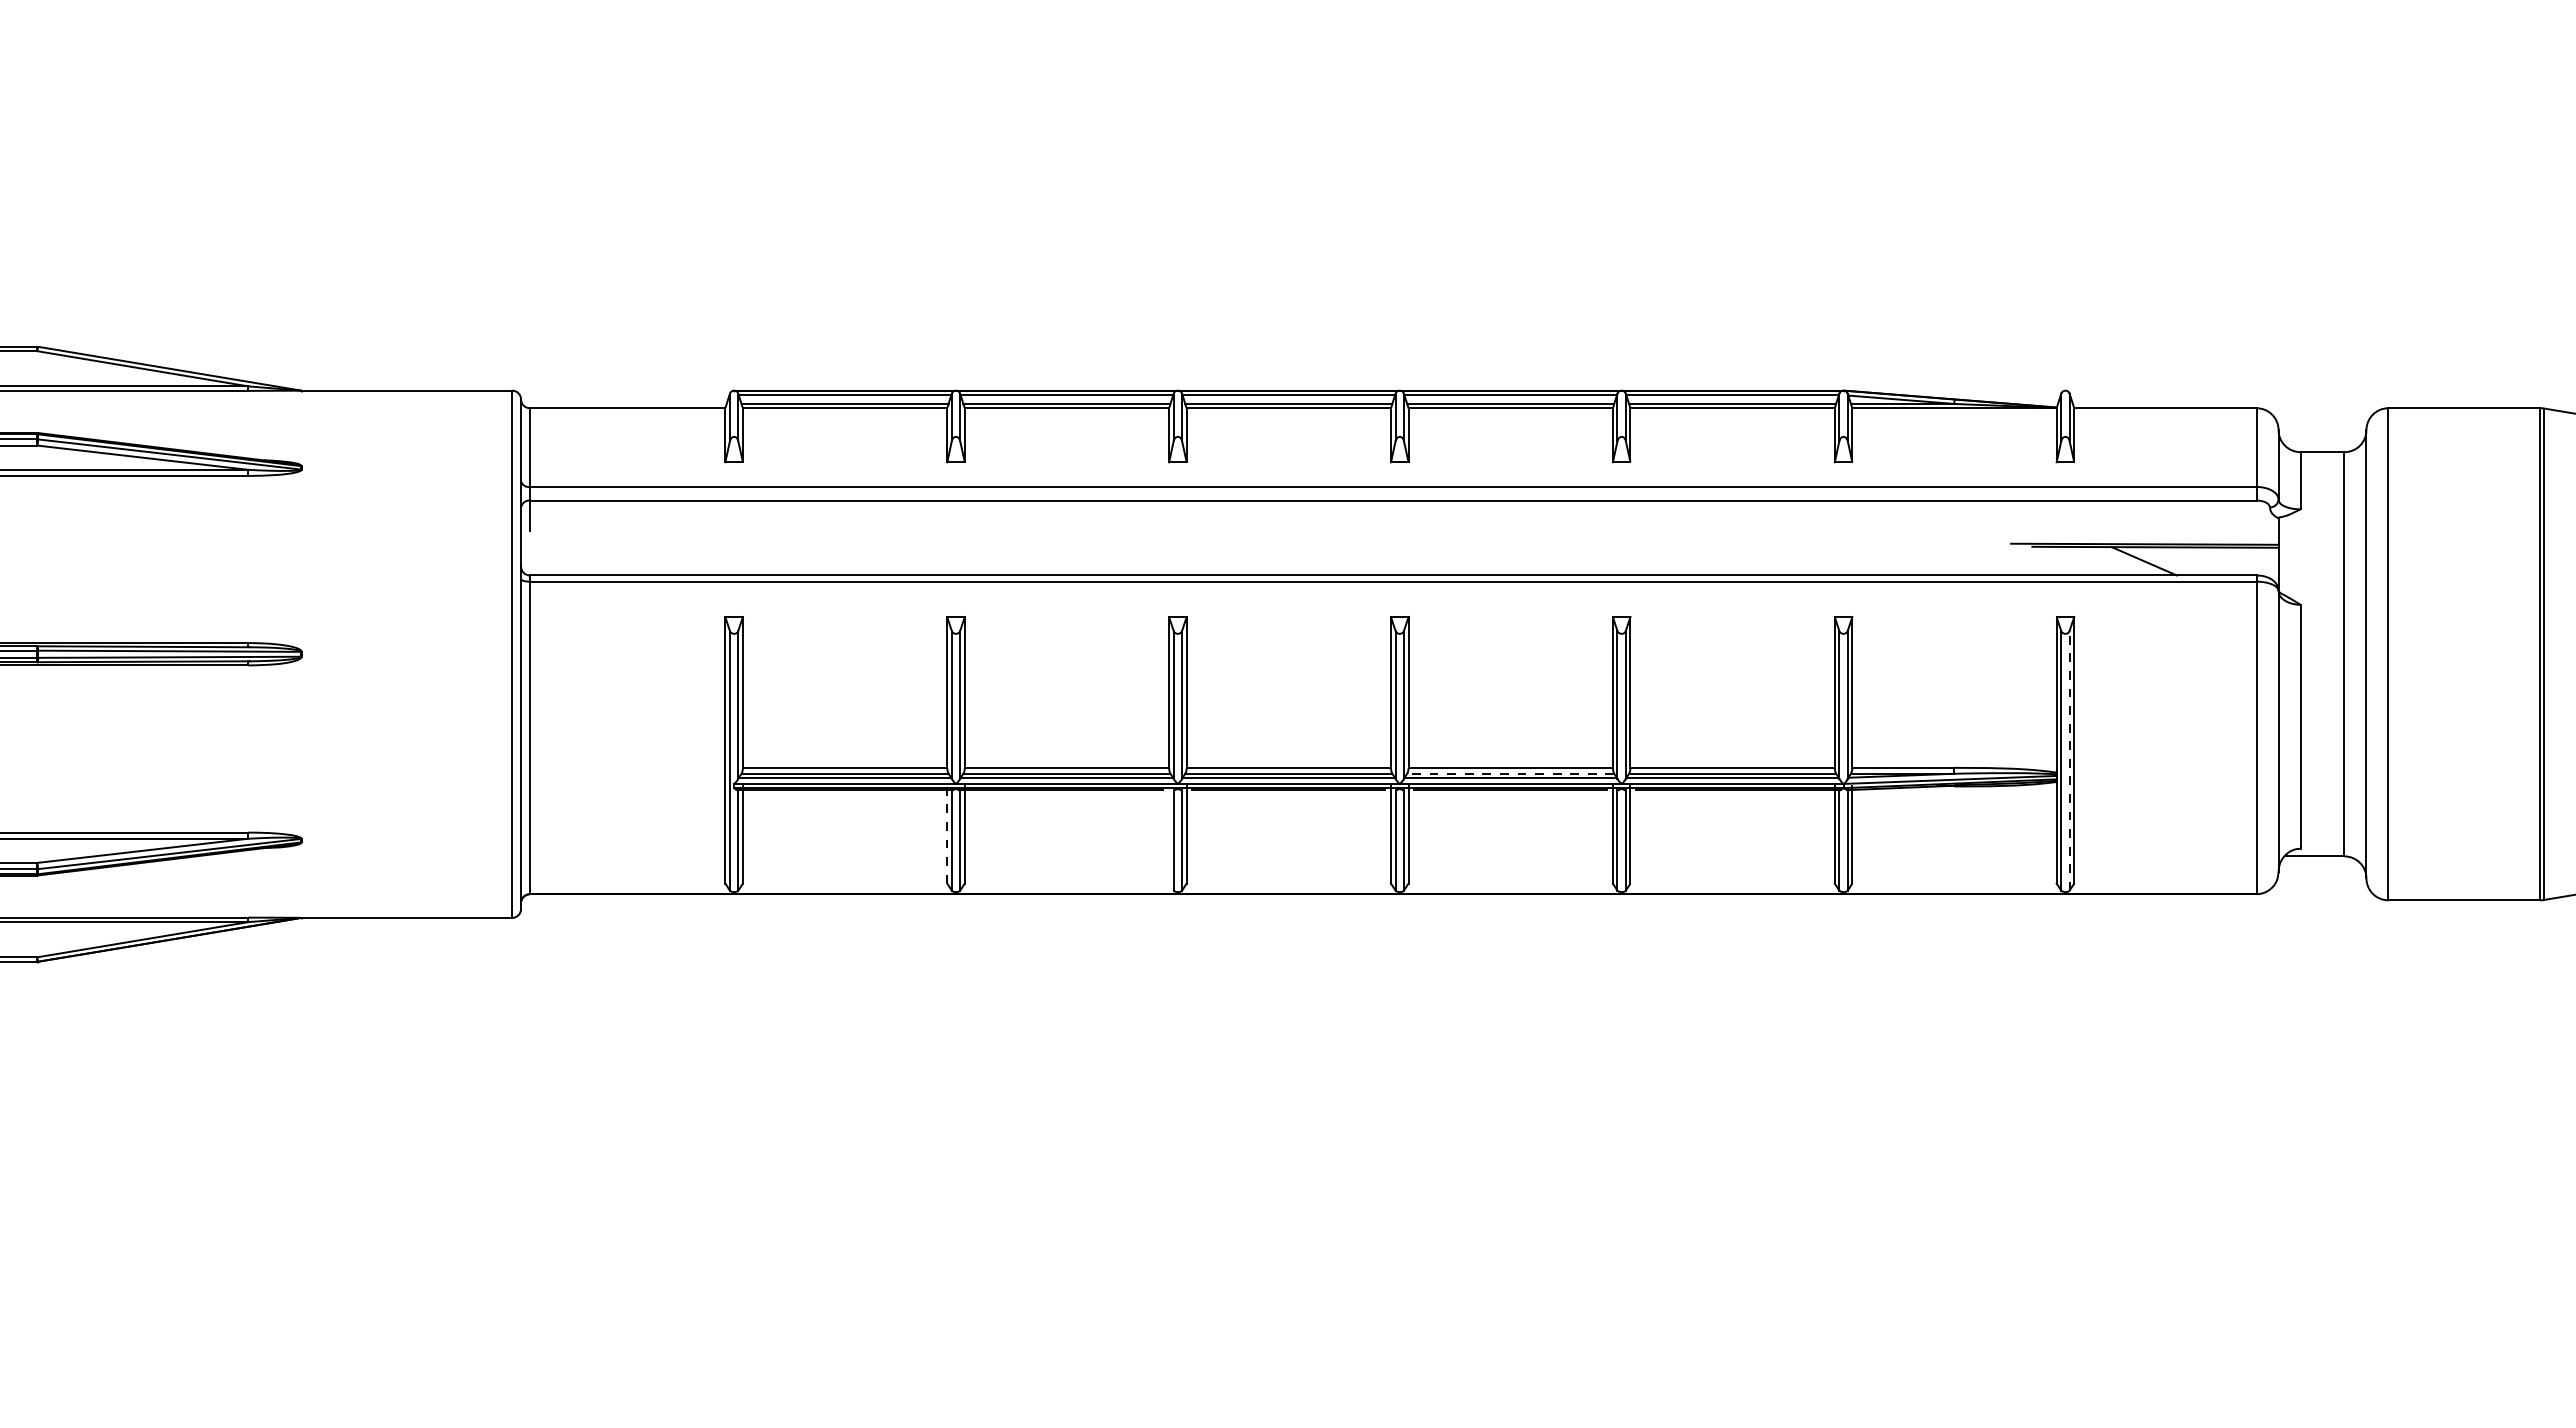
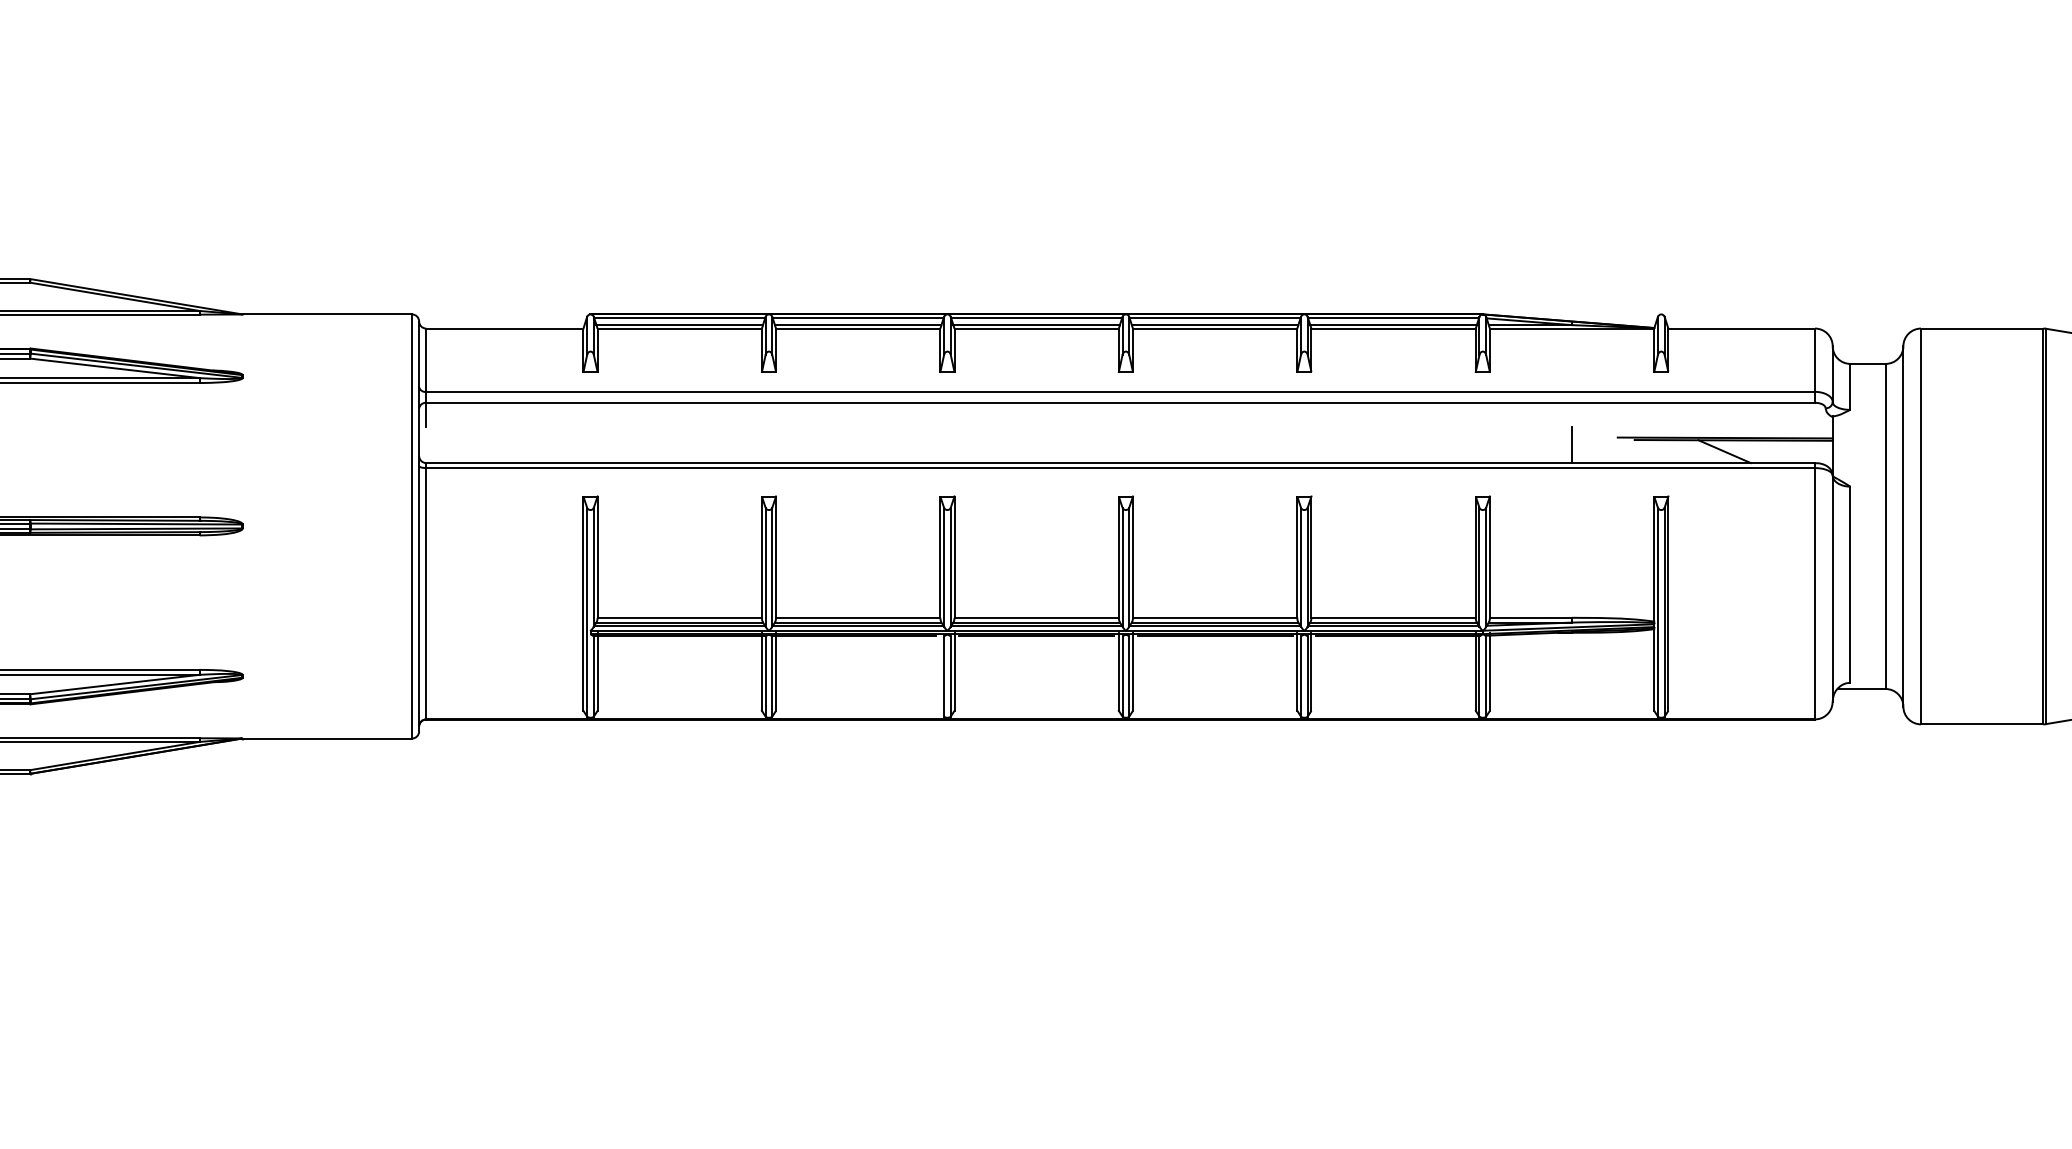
line: (1954, 553) -> (1572, 445), added
line: (2069, 760) -> (1664, 611), dashed -> solid
line: (1510, 773) -> (1214, 622), dashed -> solid
line: (947, 835) -> (762, 672), dashed -> solid

